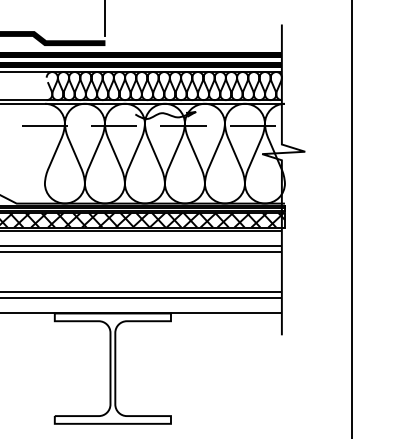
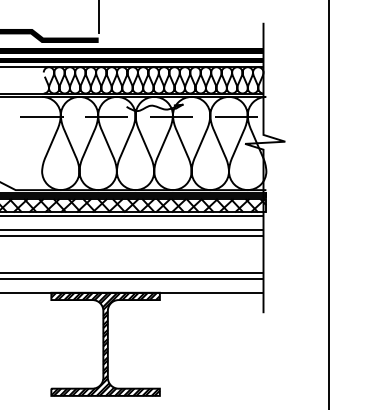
hatch: (112, 368) -> (105, 344), added

